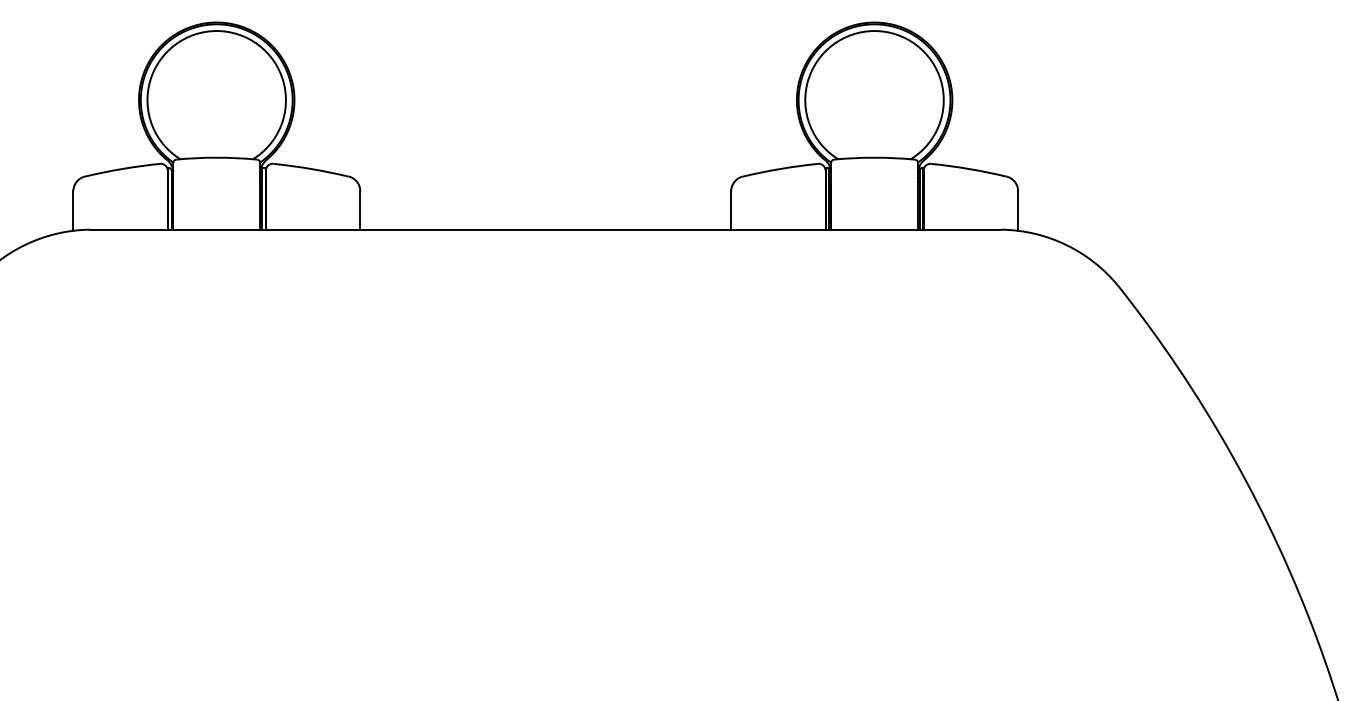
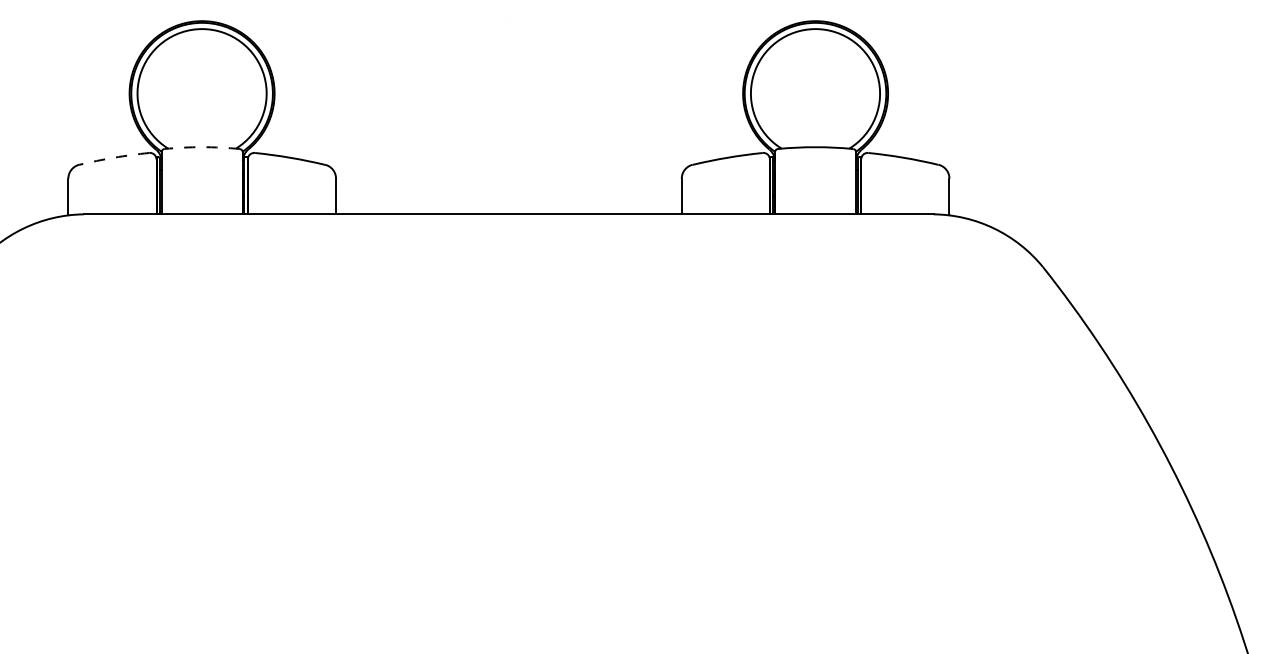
arc: (217, 158) -> (202, 147), solid -> dashed
arc: (122, 168) -> (114, 157), solid -> dashed

